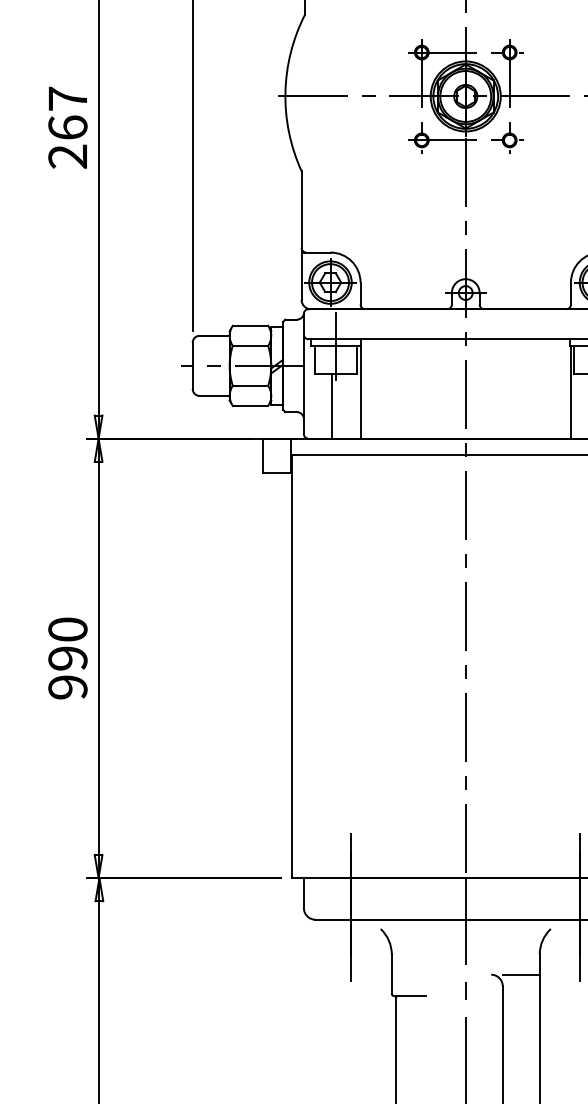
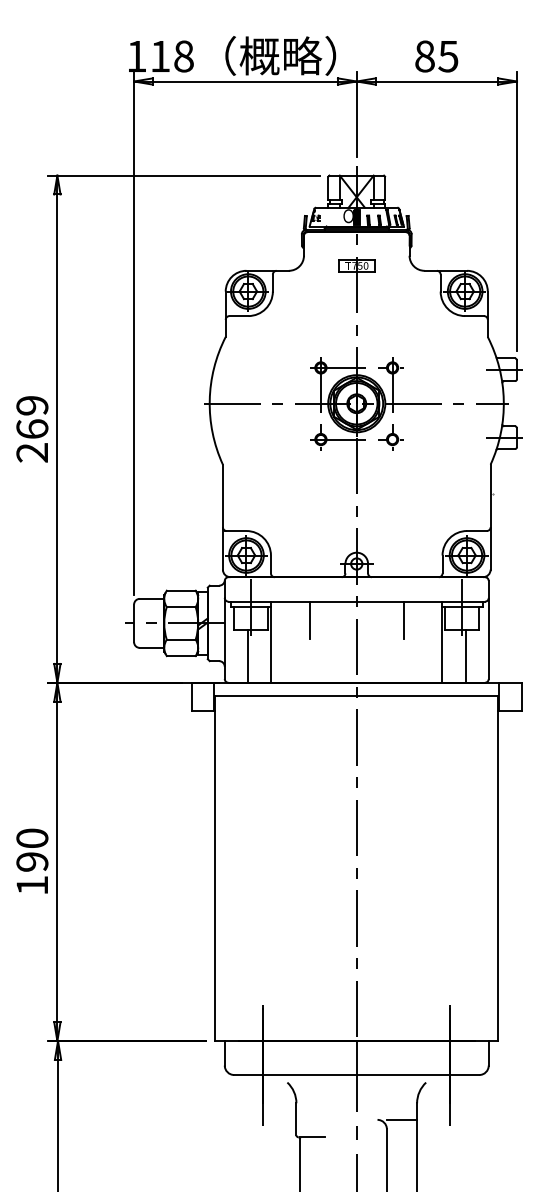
text: (68, 98) -> (32, 405), 267 -> 269
line: (407, 362) -> (309, 620), added
line: (523, 362) -> (403, 620), added
text: (68, 687) -> (32, 885), 990 -> 190

